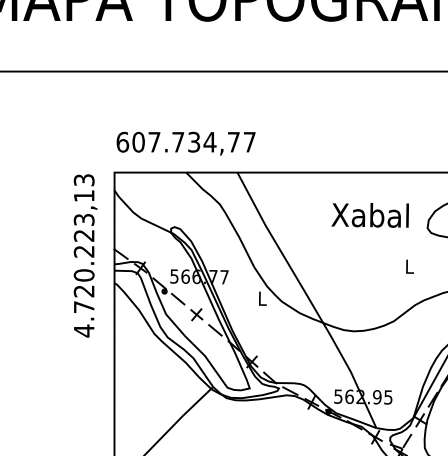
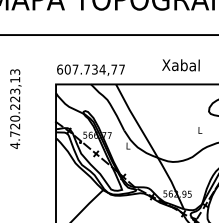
text: (369, 215) -> (180, 65), moved
text: (84, 254) -> (15, 108), moved

